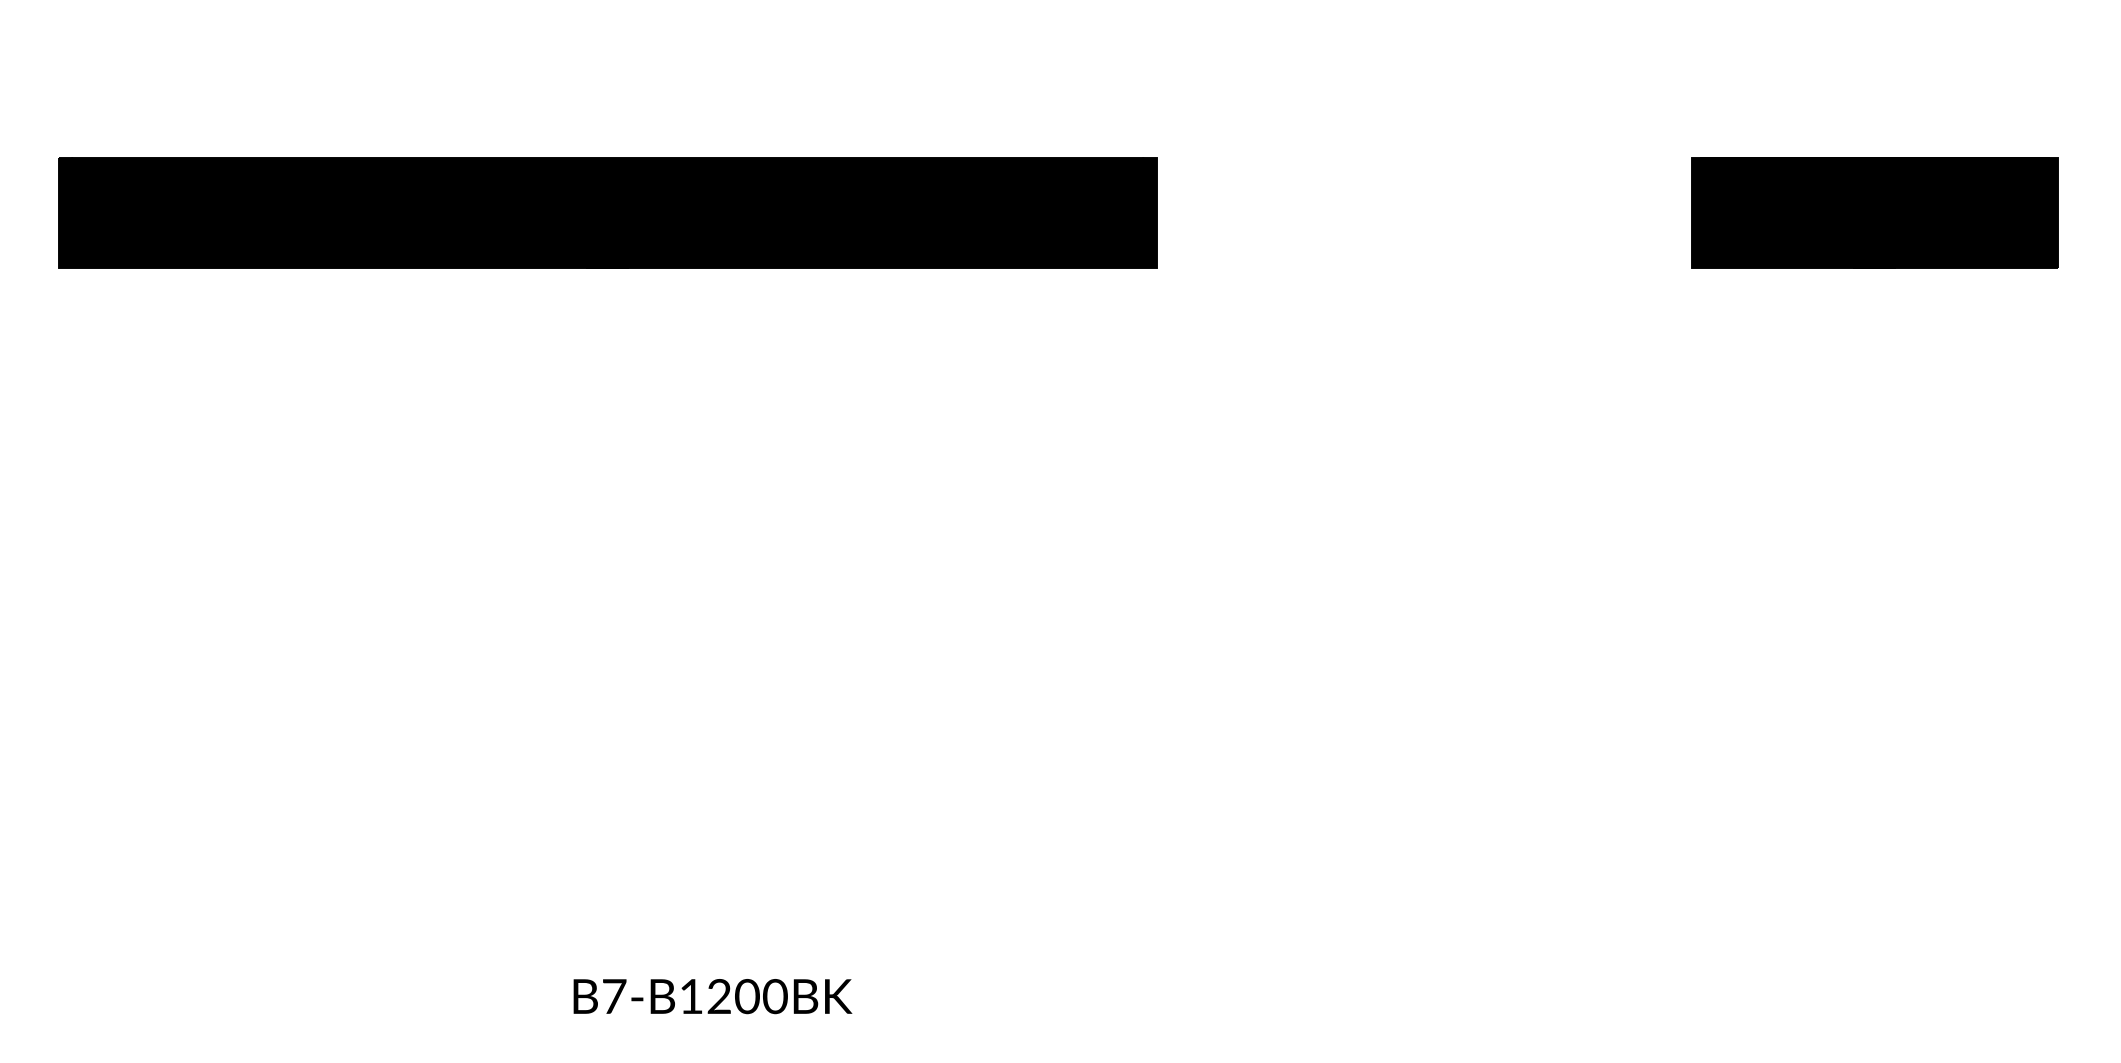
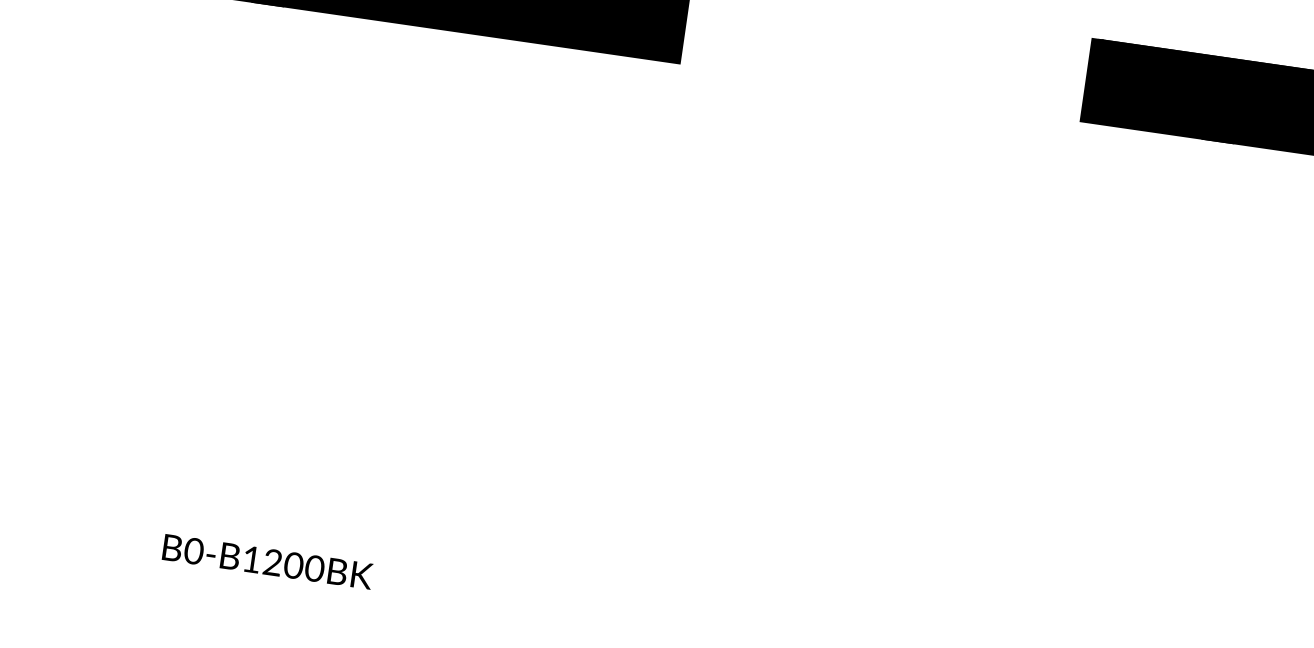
text: (614, 996) -> (194, 551), B7-B1200BK -> B0-B1200BK

